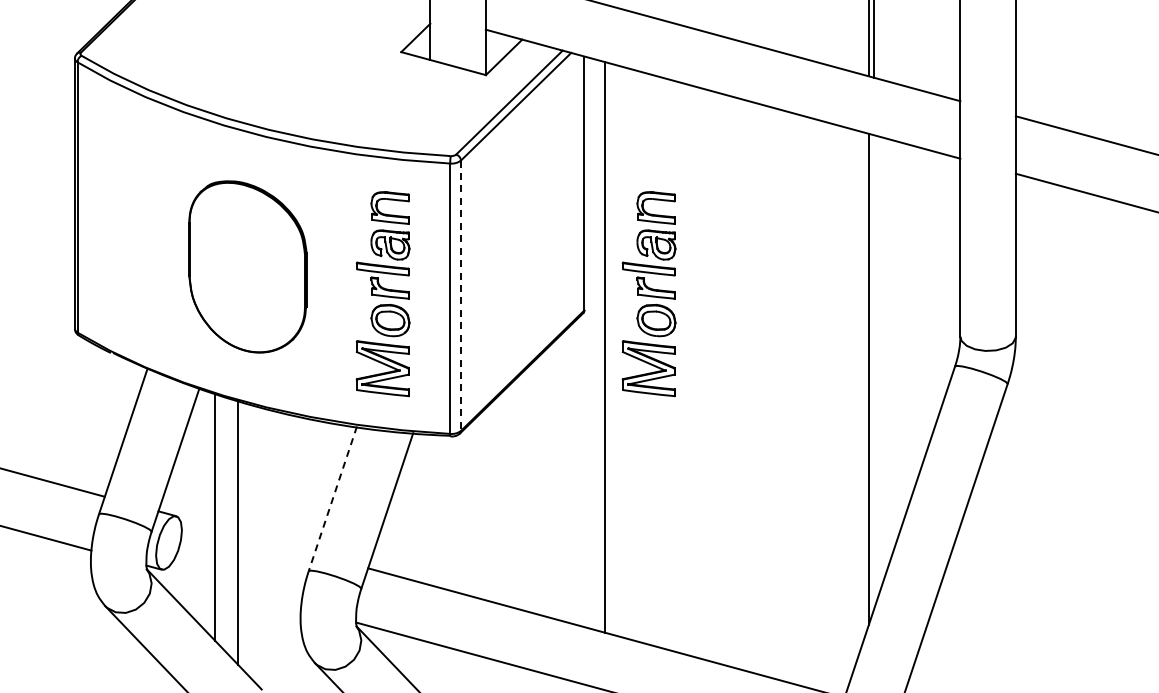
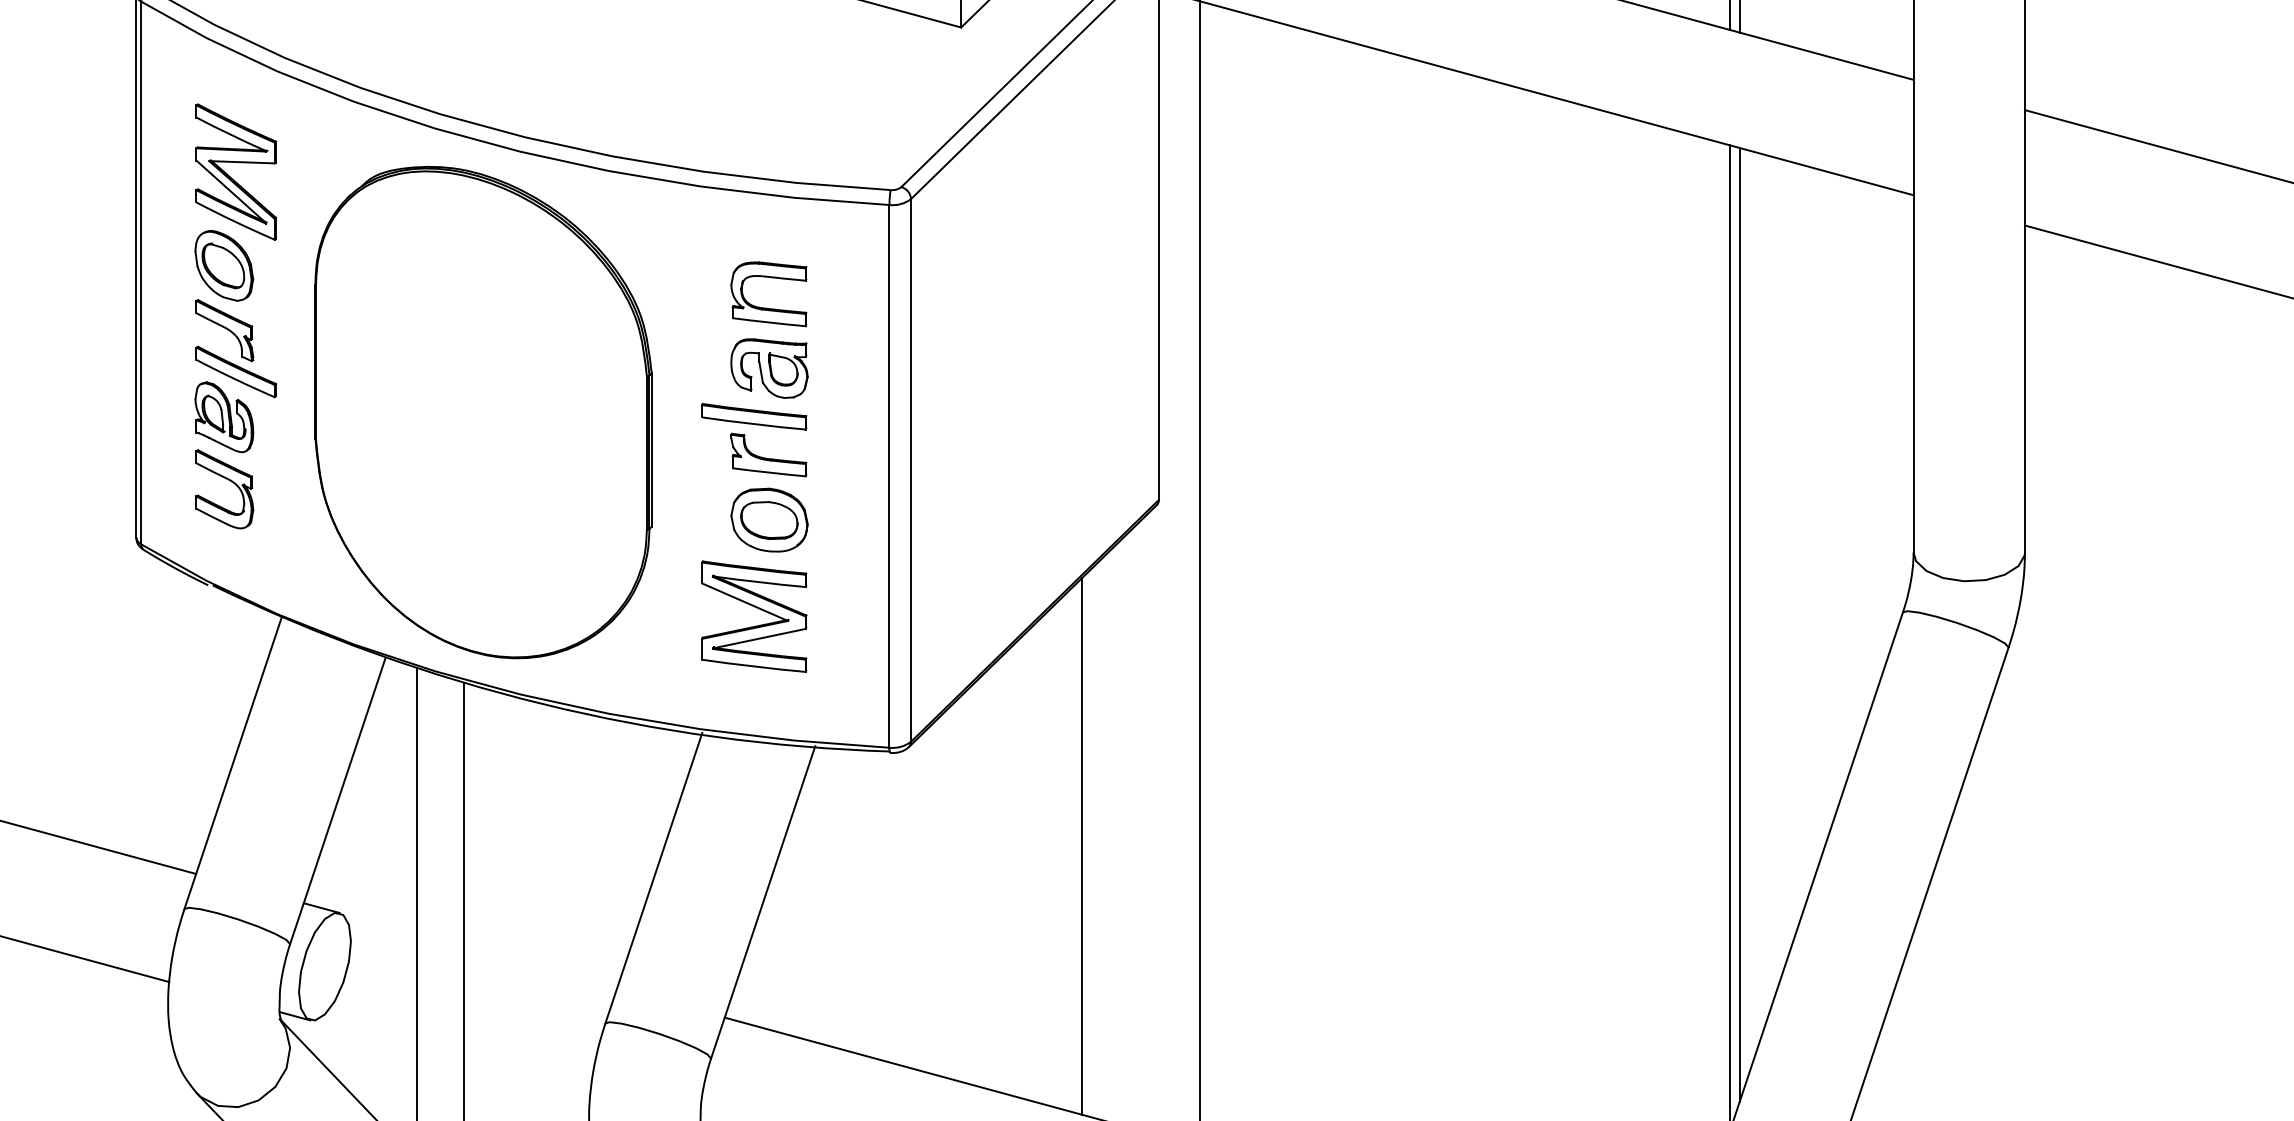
part: (124, 218) -> (235, 315), added
part: (247, 266) -> (482, 411), size x1.43
part: (648, 294) -> (1287, 467), removed
line: (460, 296) -> (910, 471), dashed -> solid
line: (873, 372) -> (1739, 624), added
line: (545, 482) -> (1080, 845), added
line: (332, 499) -> (653, 879), dashed -> solid

